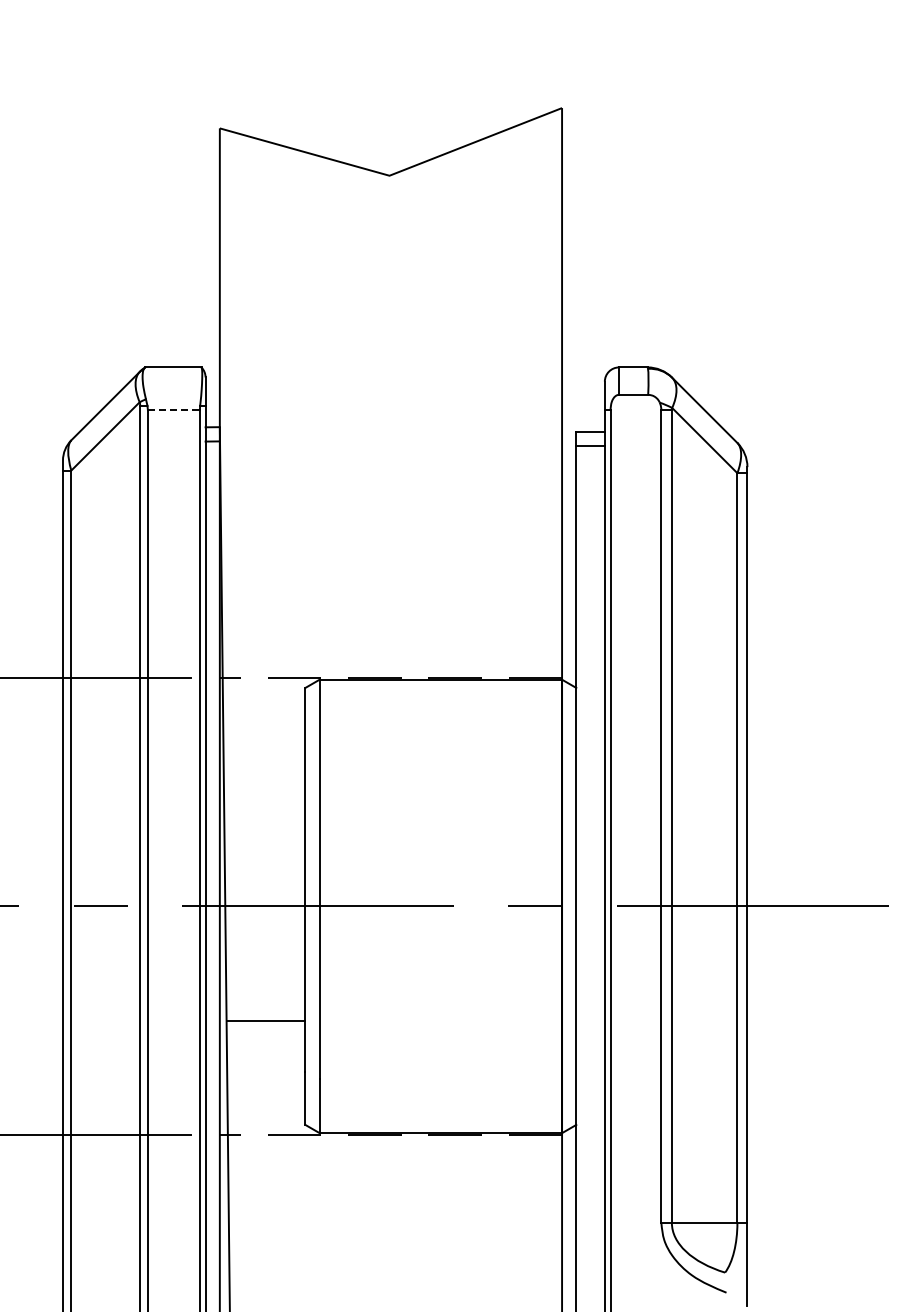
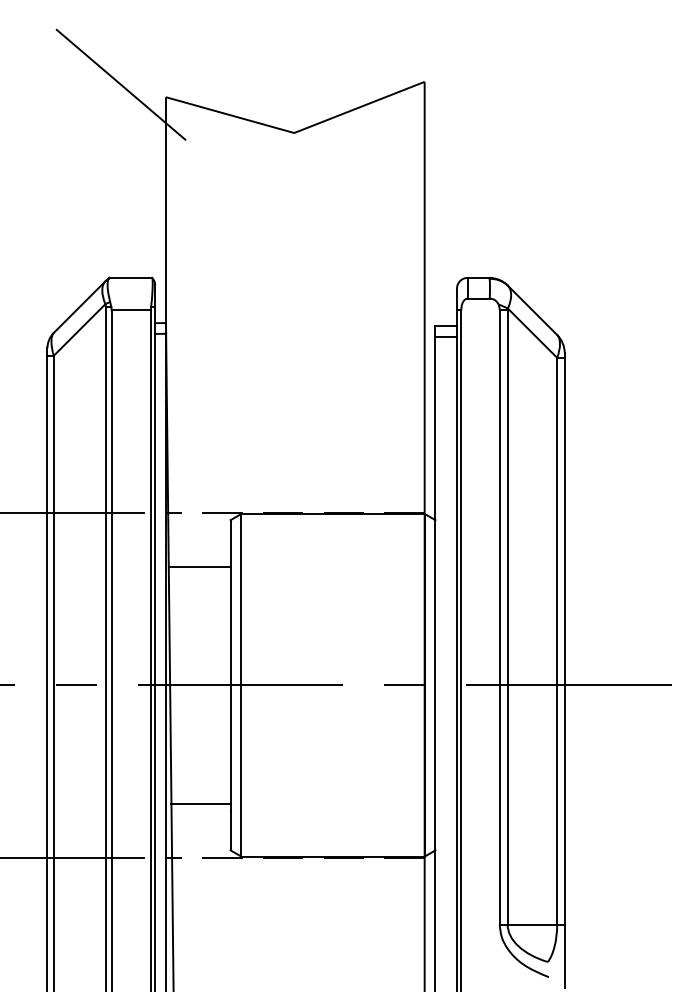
line: (160, 111) -> (121, 84), added
line: (173, 410) -> (130, 310), dashed -> solid
line: (264, 749) -> (199, 566), added
line: (266, 1021) -> (201, 803), moved

